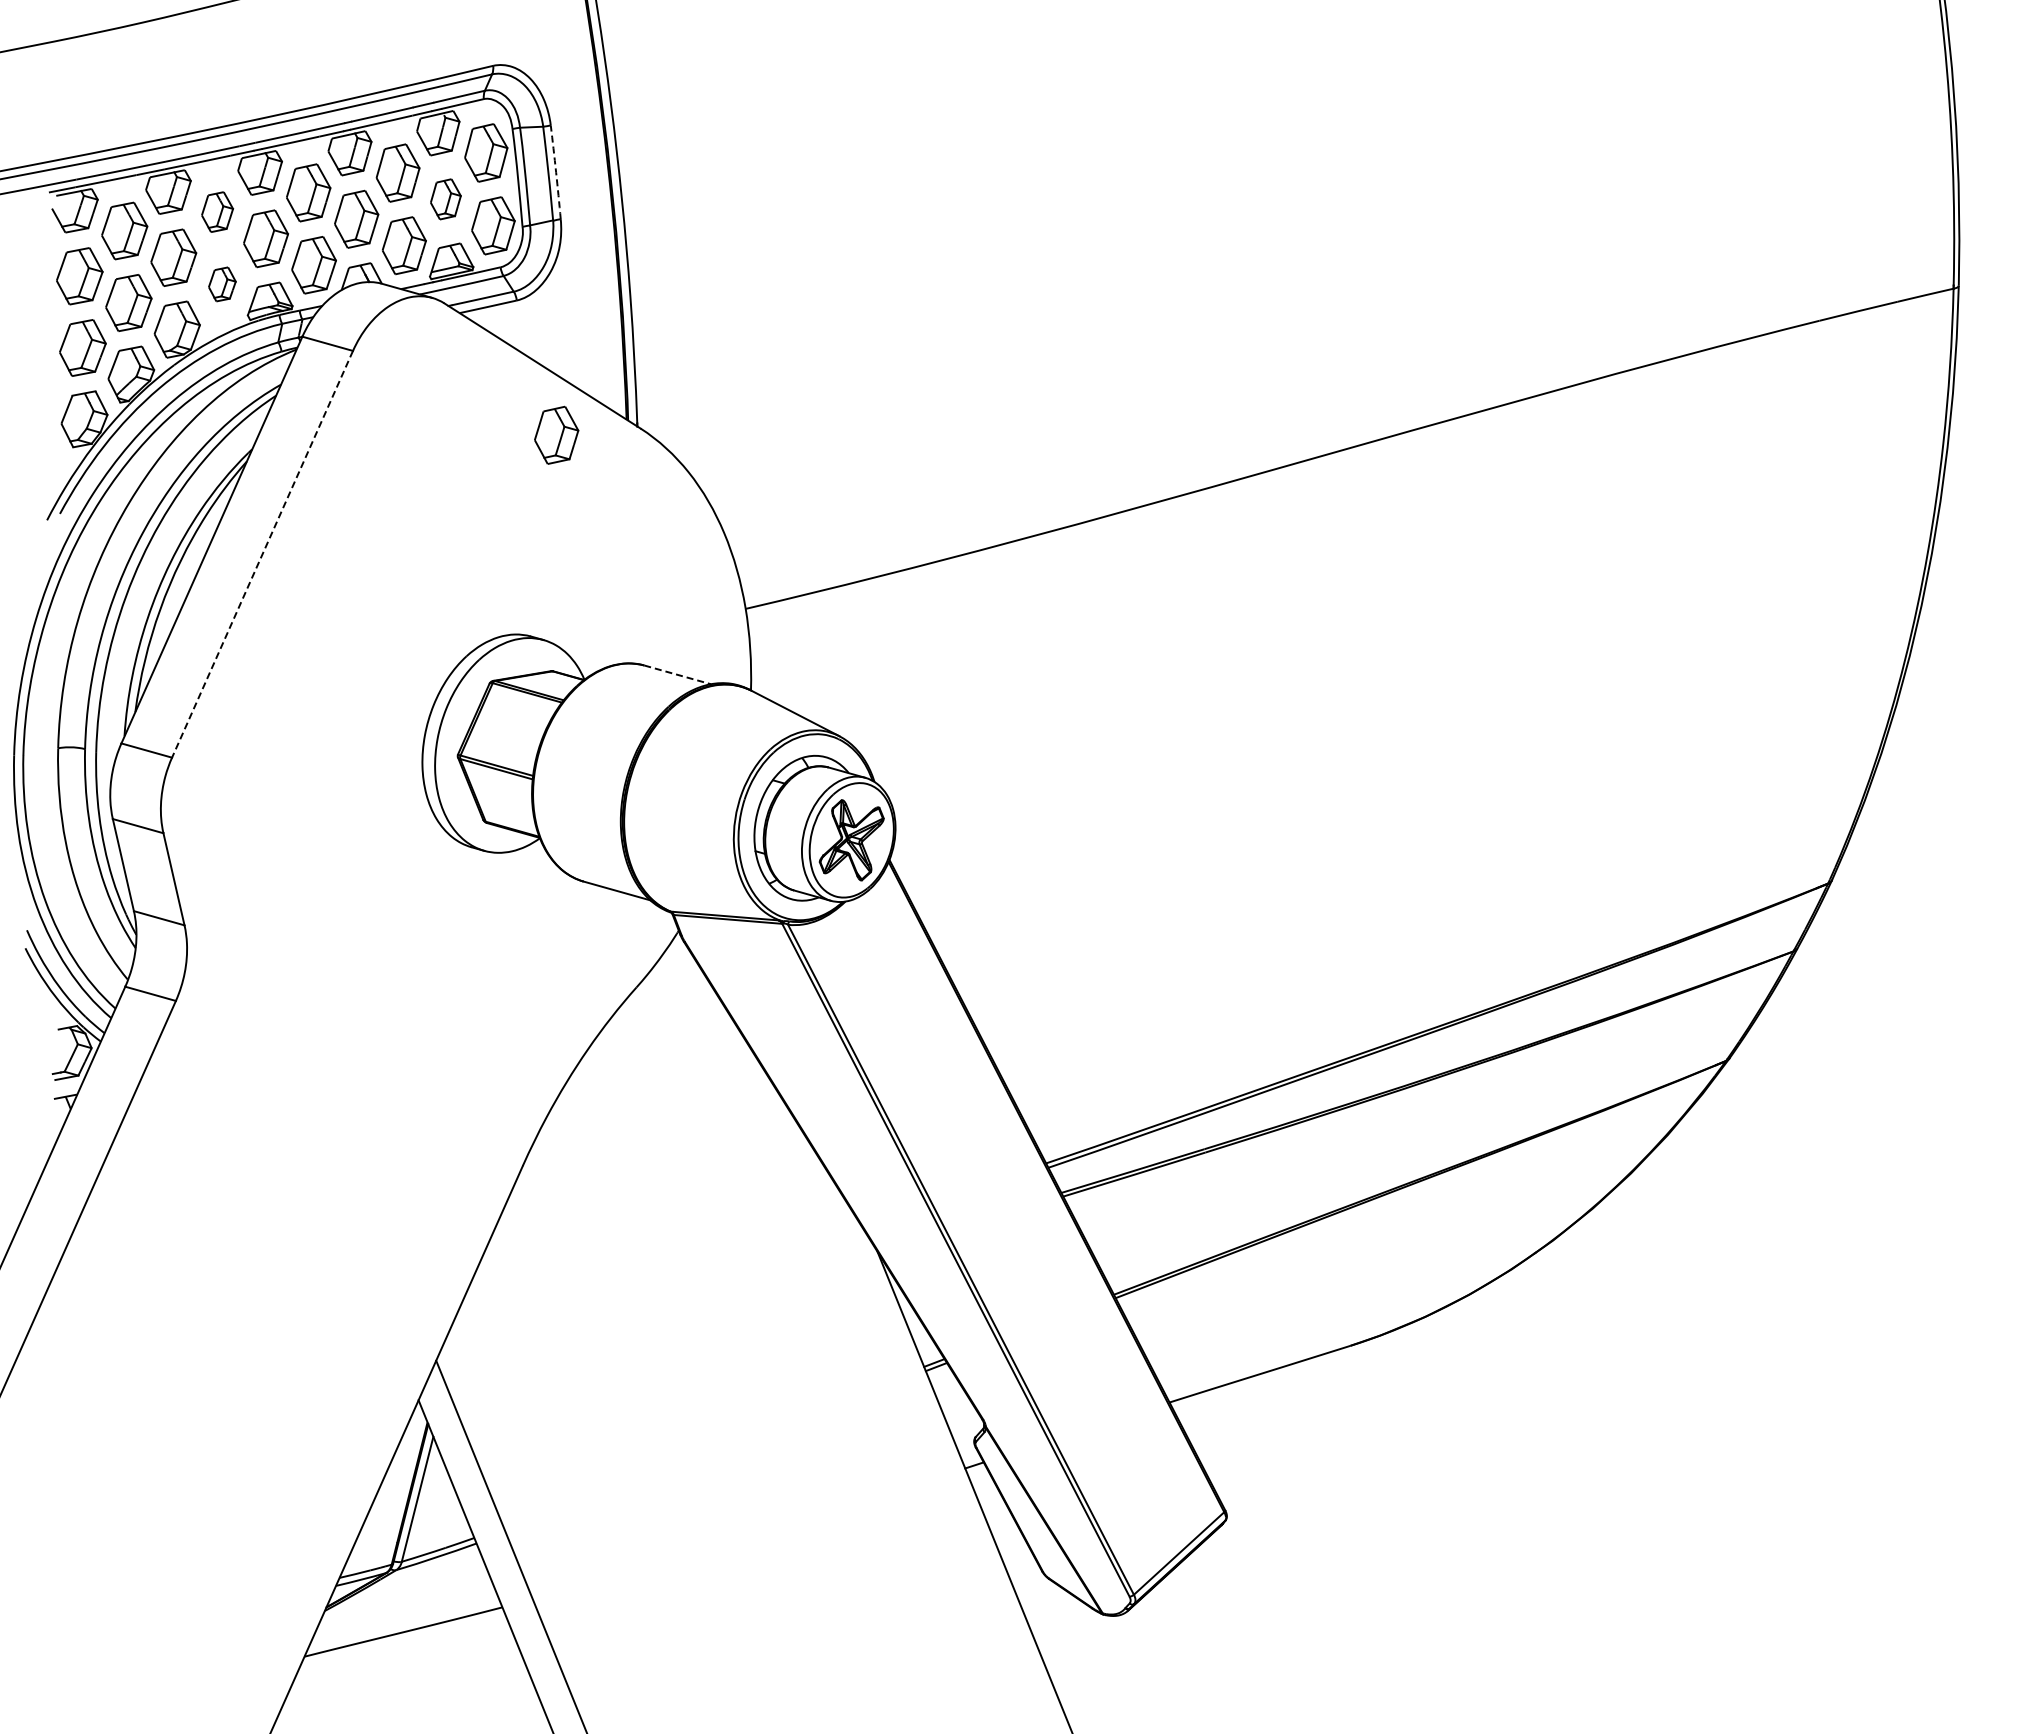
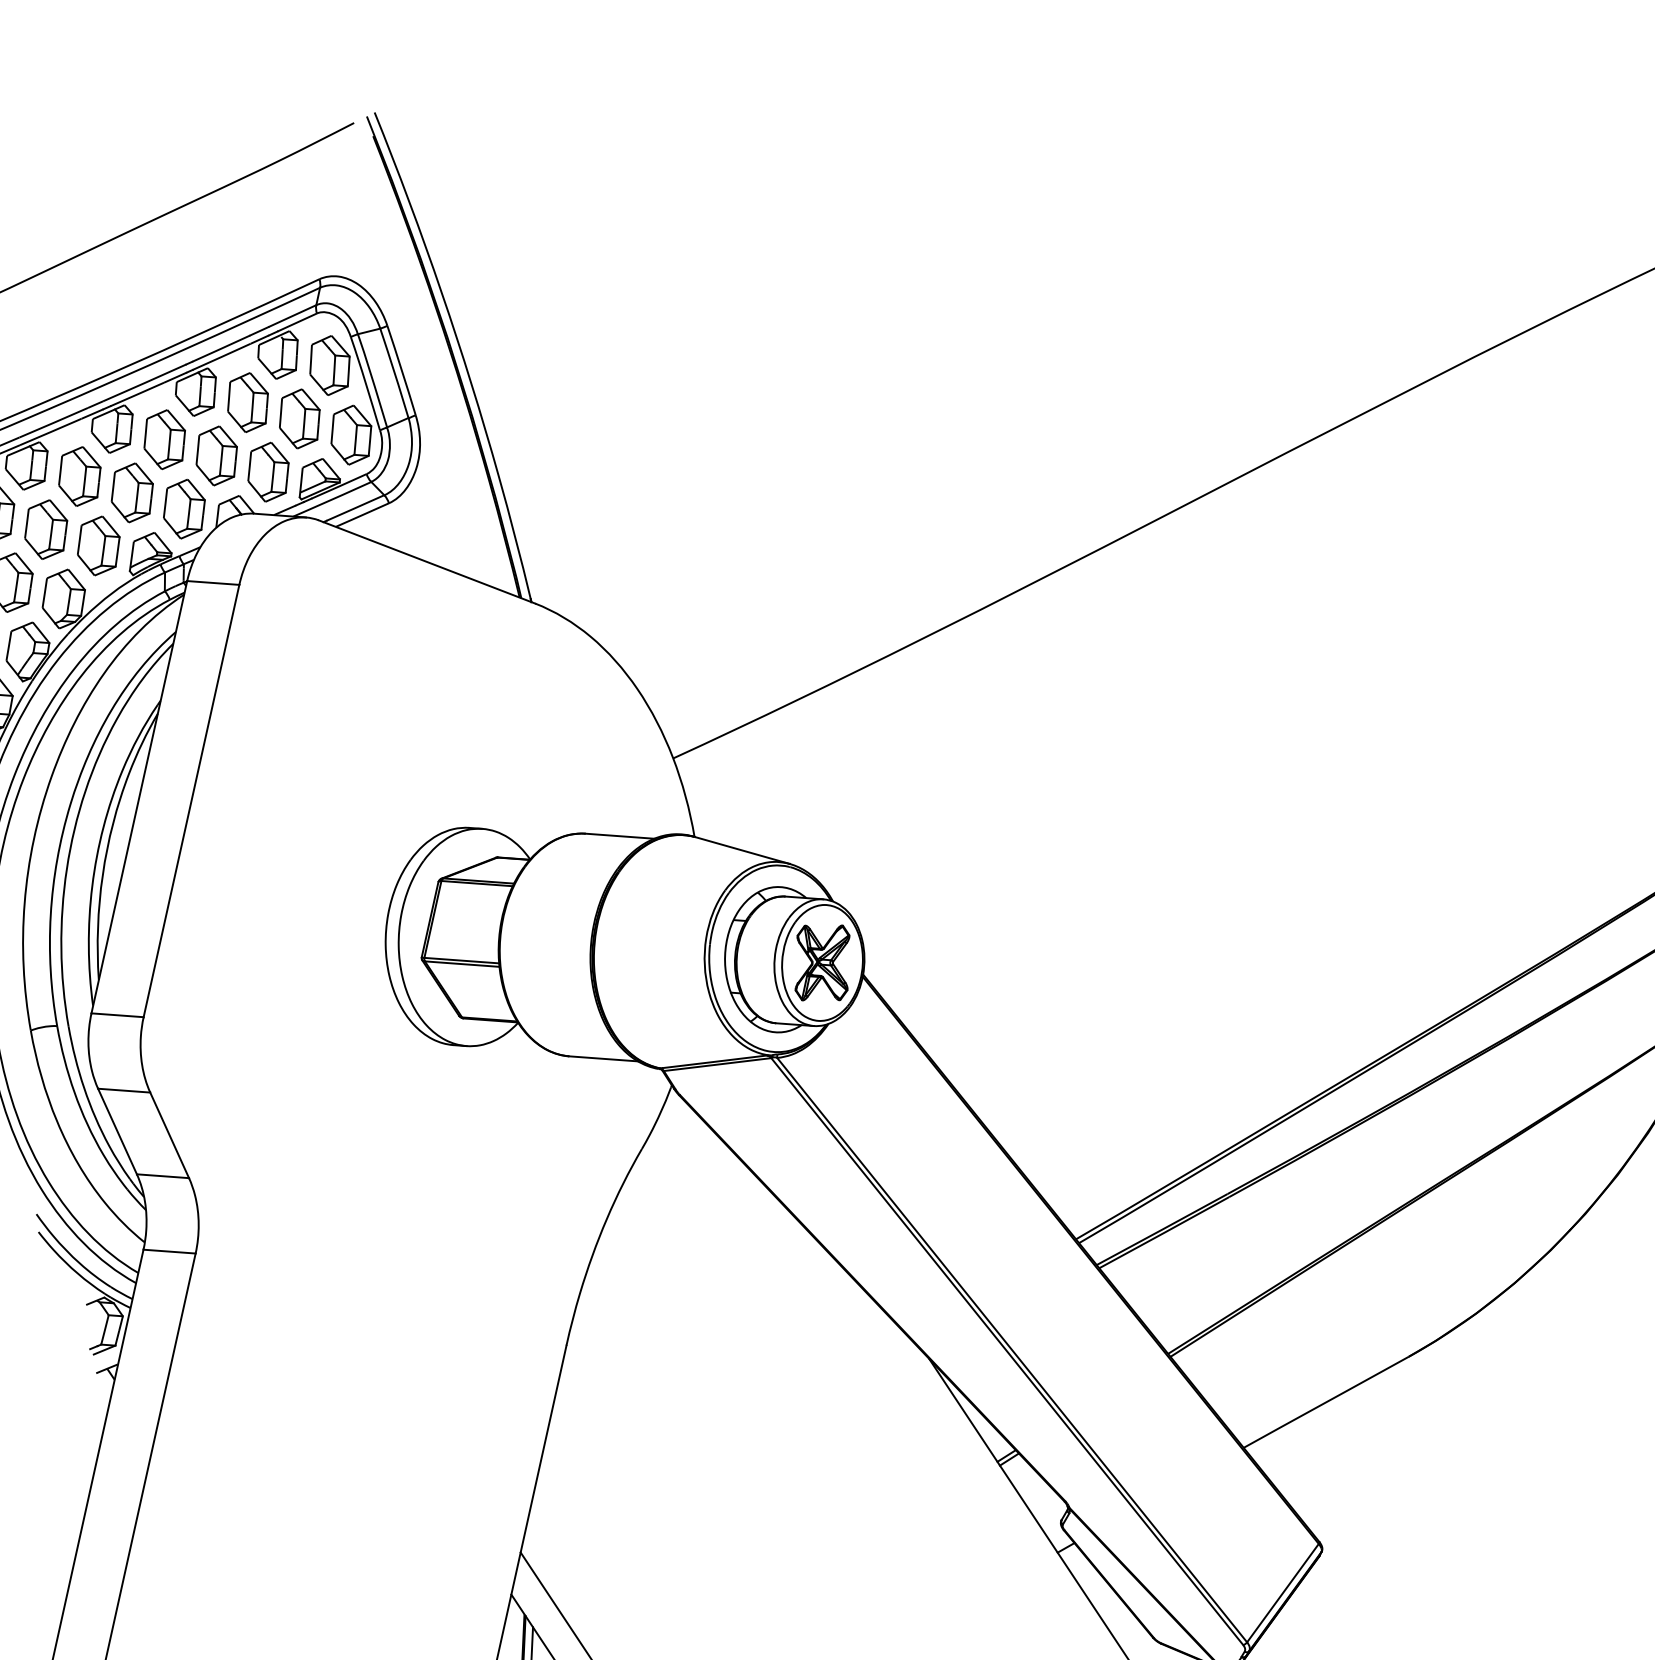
arc: (556, 172) -> (402, 370), dashed -> solid
part: (445, 198) -> (299, 417), size x1.43
part: (217, 211) -> (79, 475), size x1.43
part: (222, 284) -> (98, 546), size x1.67
part: (556, 434) -> (454, 625), removed
line: (262, 554) -> (191, 801), dashed -> solid
line: (677, 674) -> (619, 835), dashed -> solid

